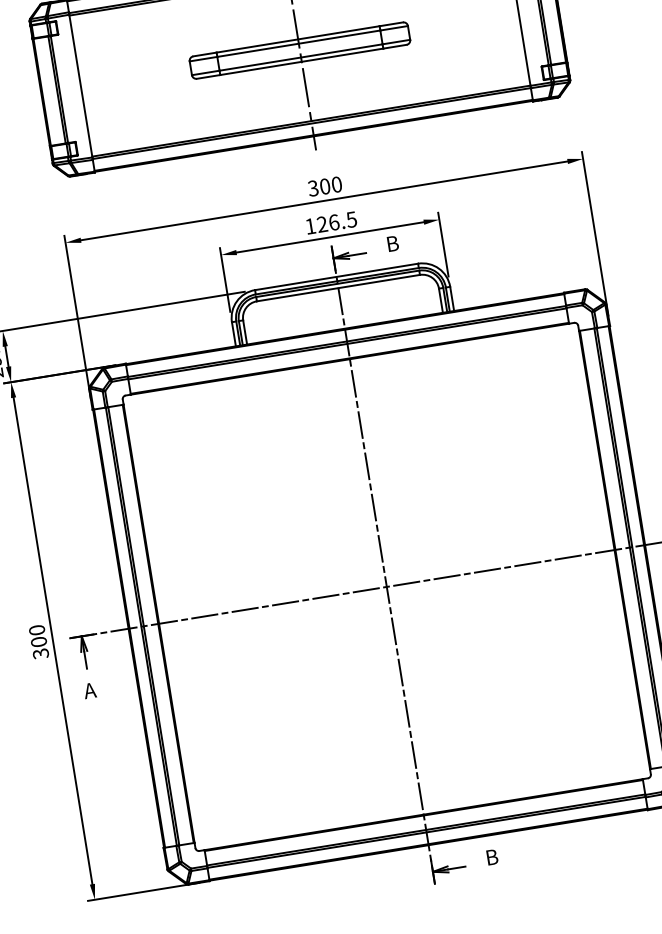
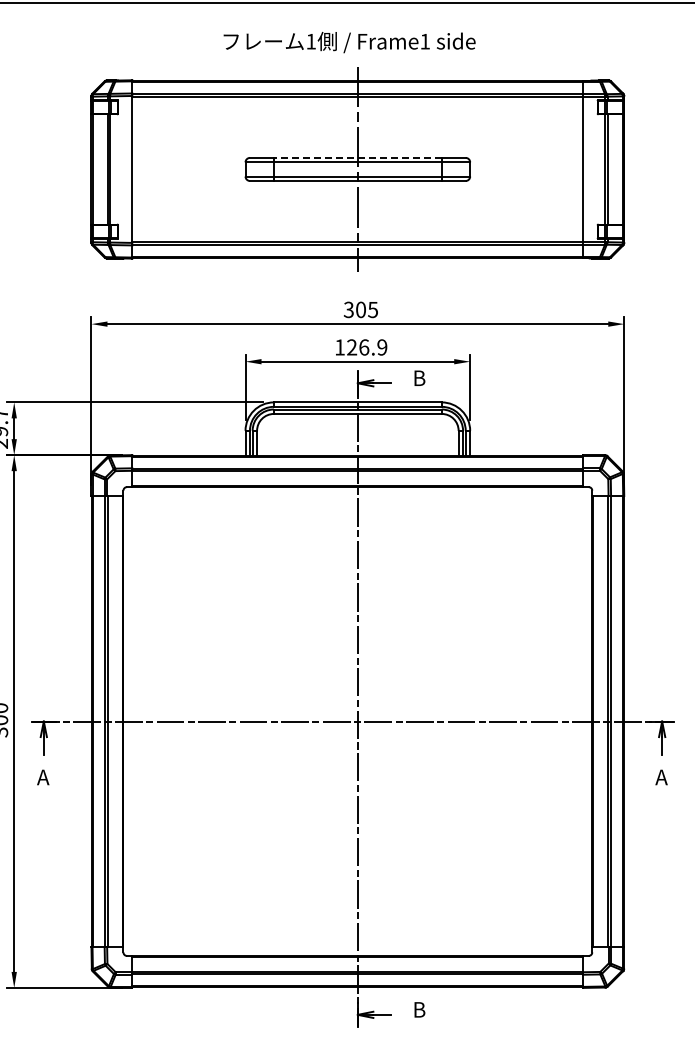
line: (297, 39) -> (357, 157), solid -> dashed
text: (337, 184) -> (373, 309), 300 -> 305
text: (351, 219) -> (382, 347), 126.5 -> 126.9

